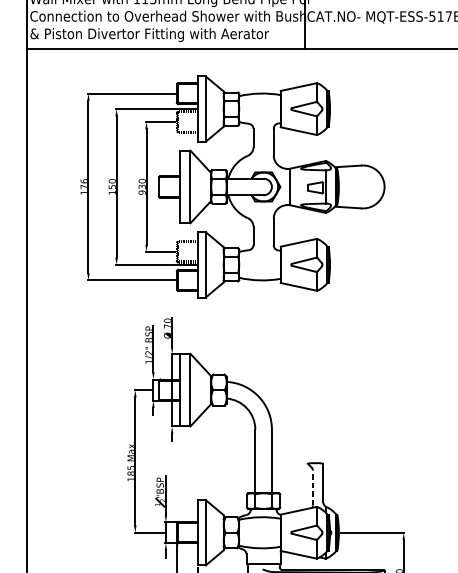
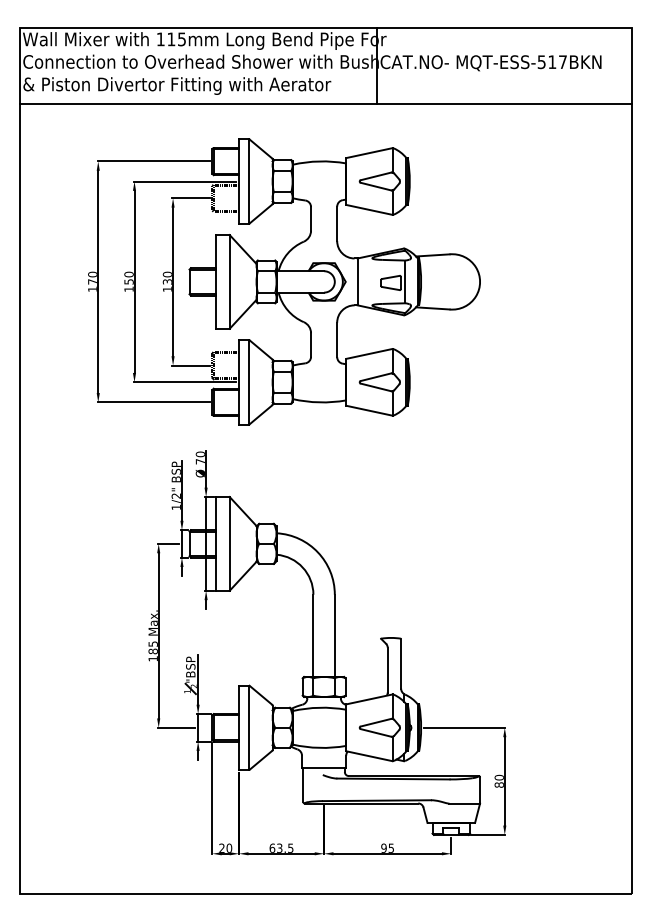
text: (84, 181) -> (92, 274), 176 -> 170
text: (141, 192) -> (166, 289), 930 -> 130
line: (312, 487) -> (387, 669), dashed -> solid

